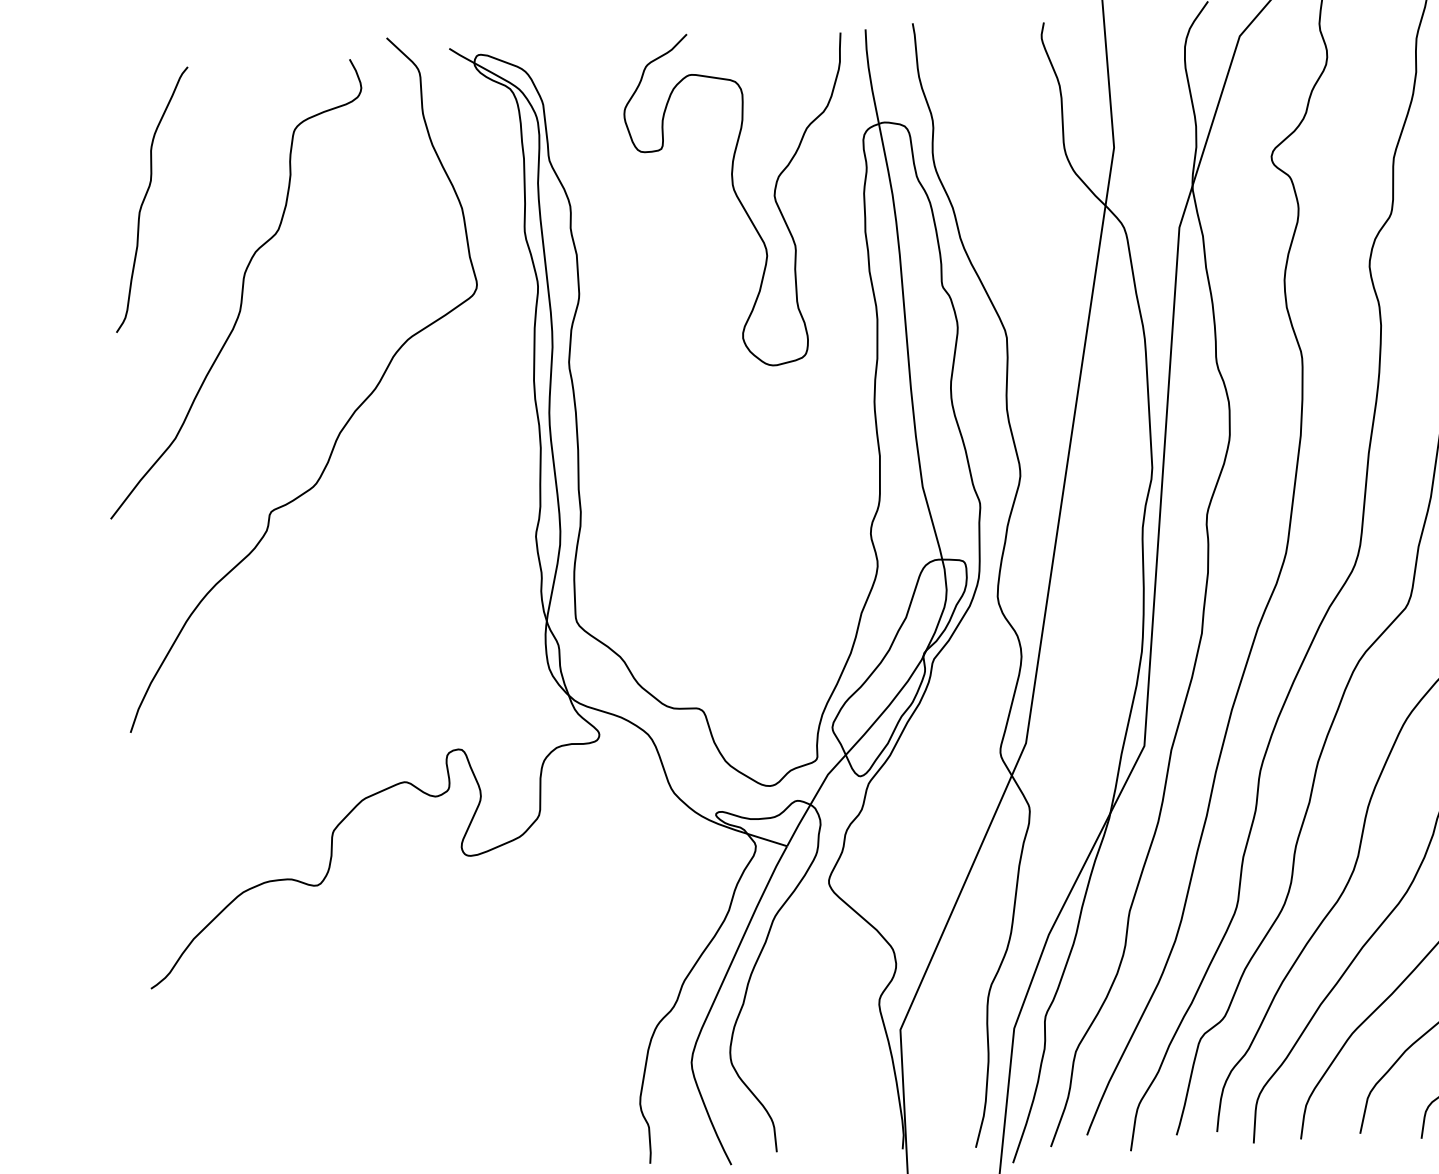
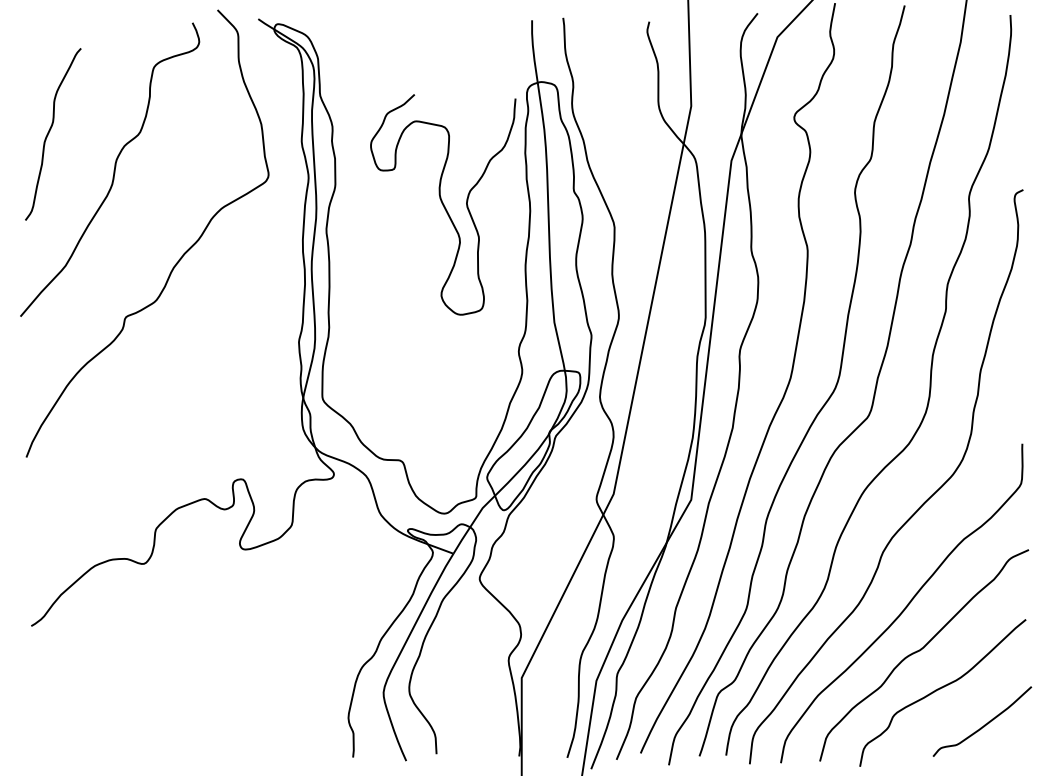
curve: (146, 198) -> (49, 133), moved
curve: (739, 199) -> (443, 204), moved

